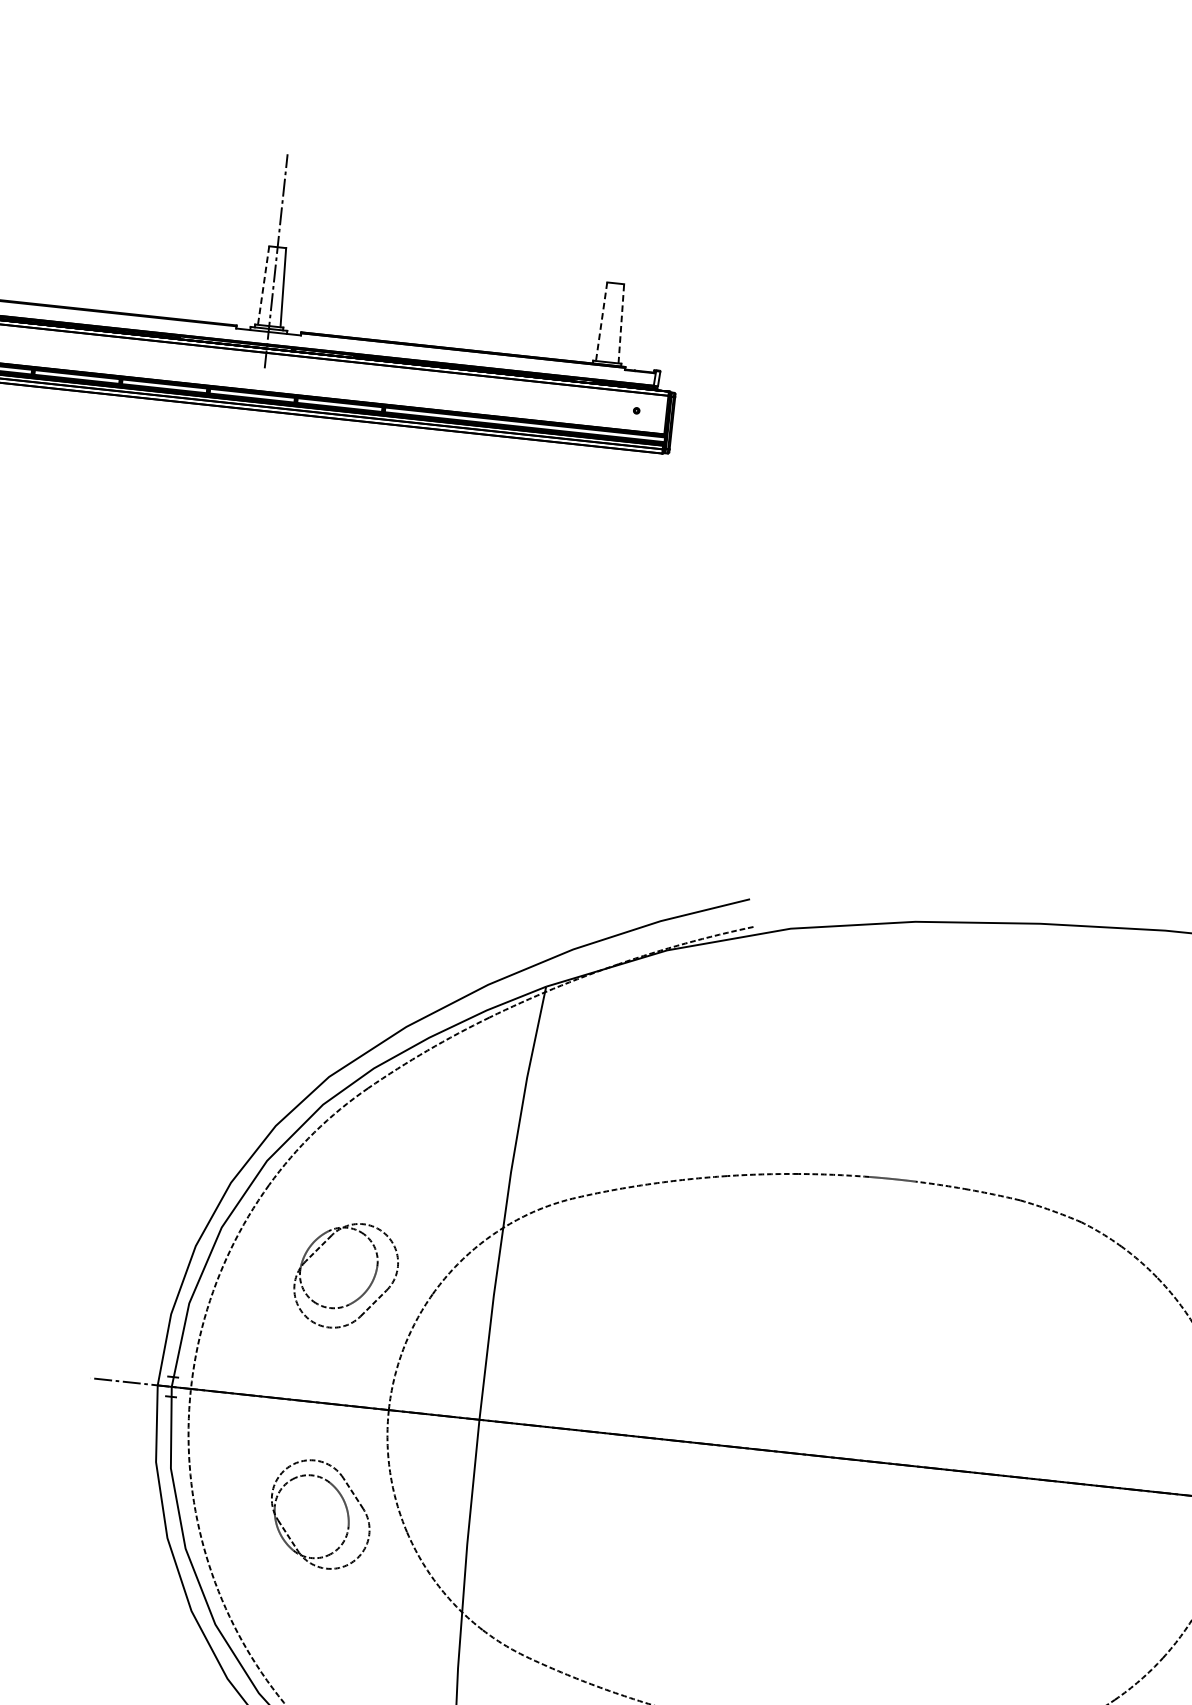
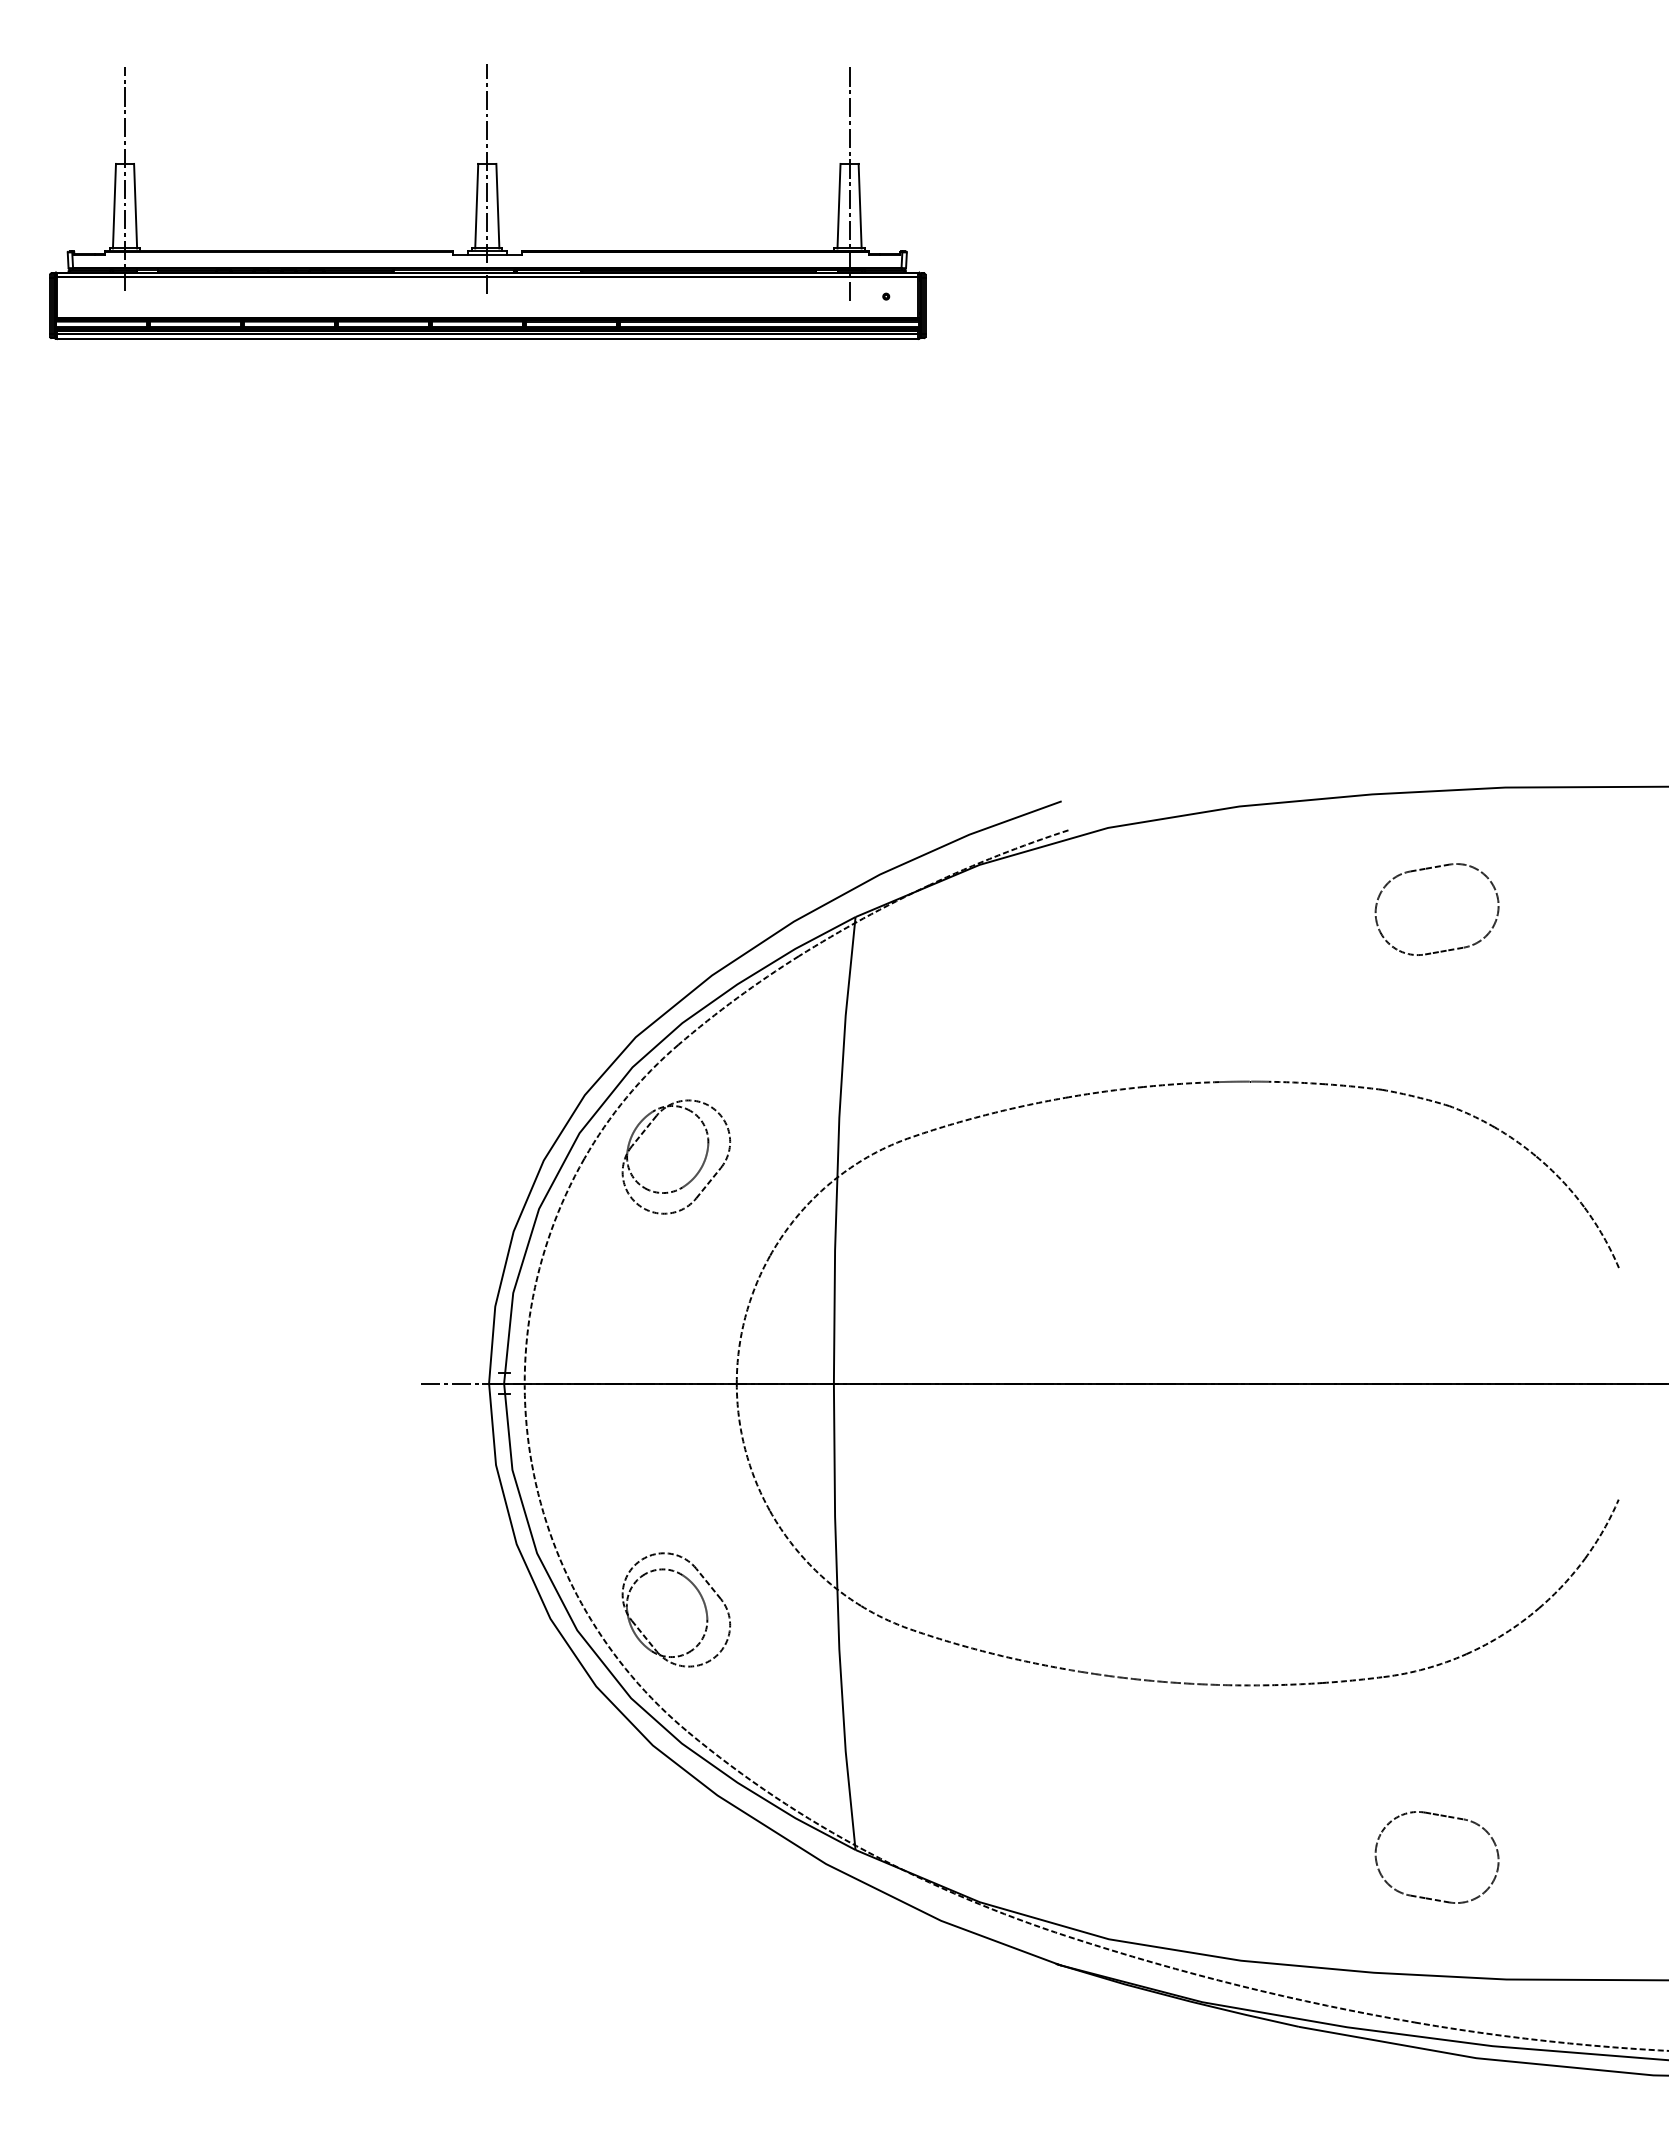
line: (263, 285) -> (476, 206), dashed -> solid
line: (613, 300) -> (849, 182), added
line: (601, 321) -> (838, 206), dashed -> solid
line: (621, 323) -> (860, 205), dashed -> solid
part: (1085, 999) -> (1428, 869), added
part: (364, 1291) -> (697, 1171), moved
part: (342, 1501) -> (698, 1593), moved

